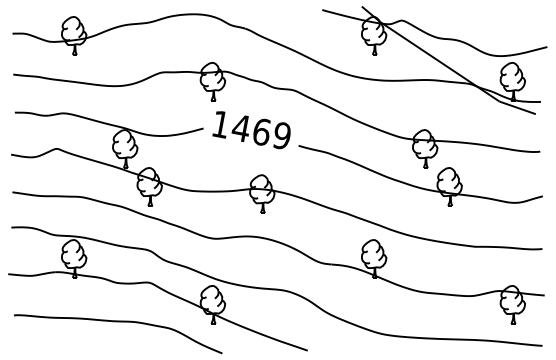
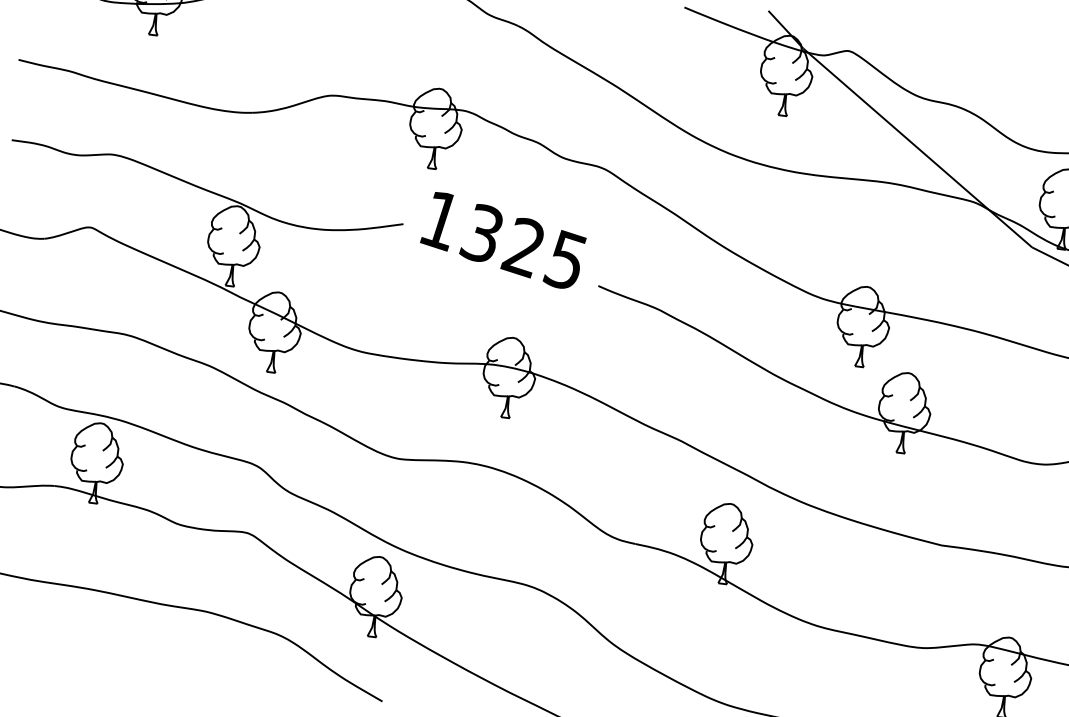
text: (260, 131) -> (522, 245), 1469 -> 1325

